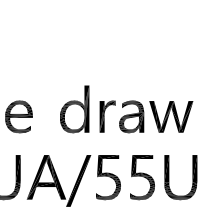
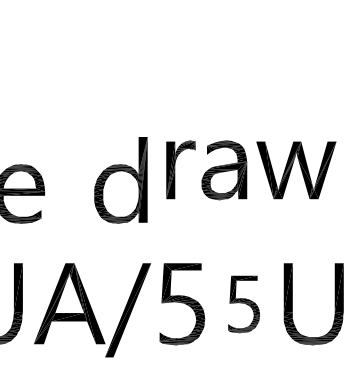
part: (146, 116) -> (251, 169), moved
part: (142, 177) -> (244, 304), size x0.7

